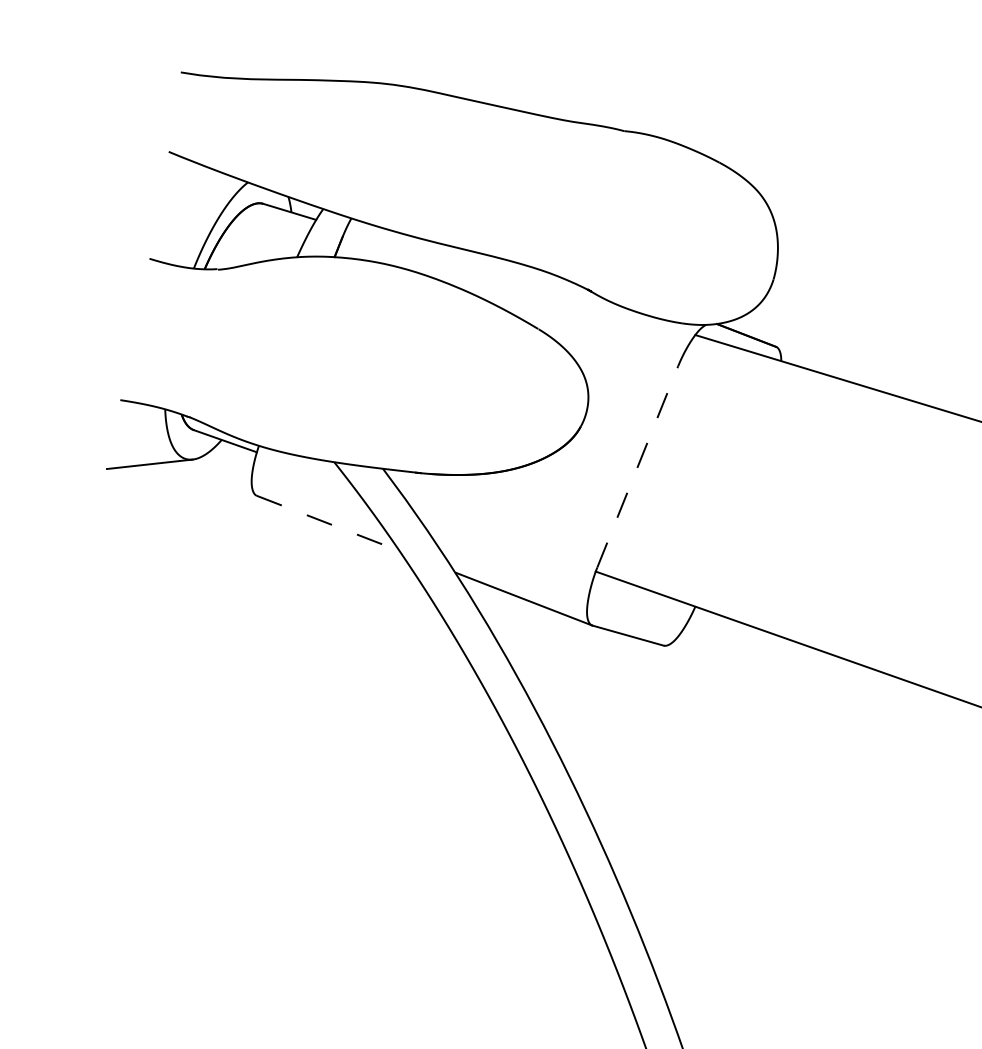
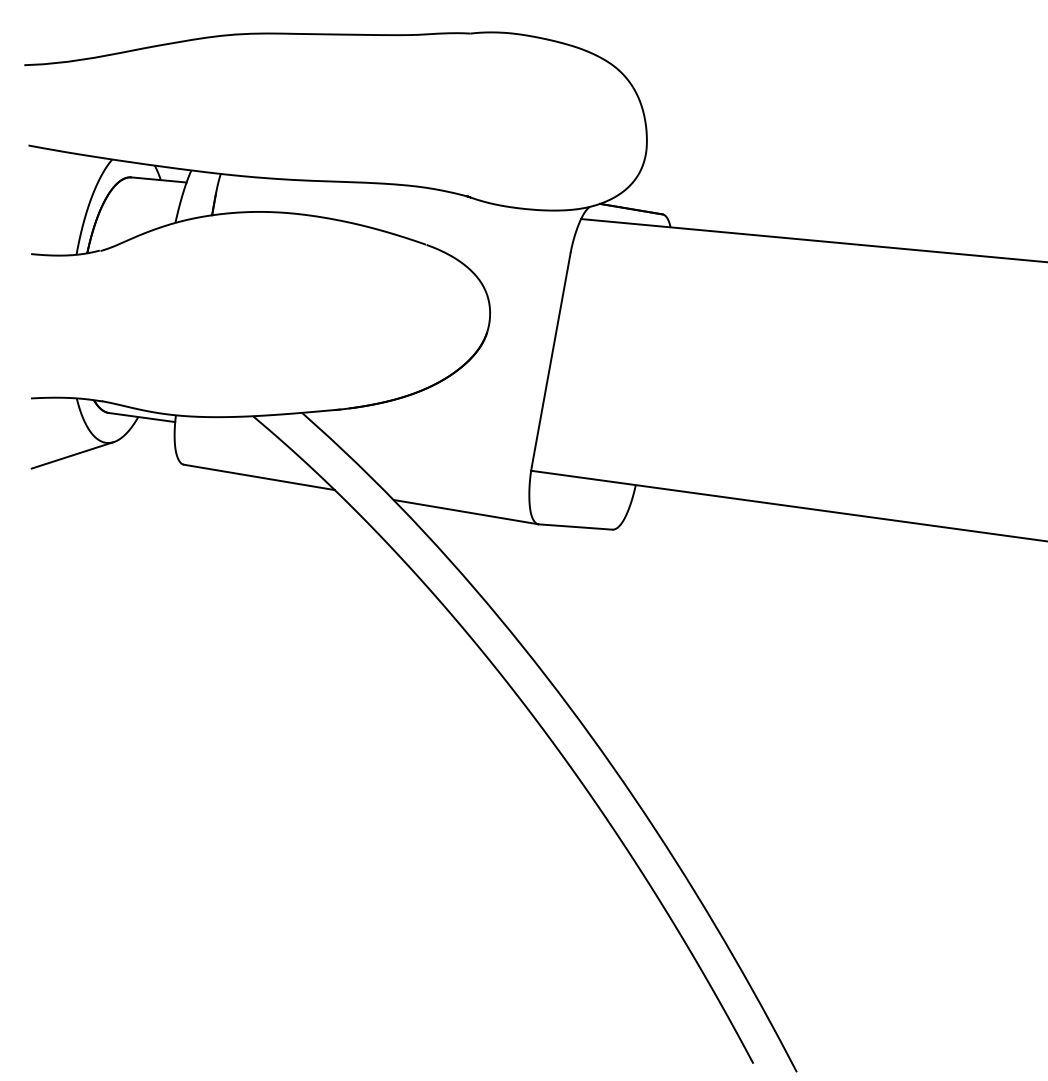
line: (638, 466) -> (551, 359), dashed -> solid
line: (328, 523) -> (259, 477), dashed -> solid

